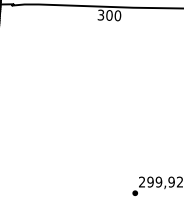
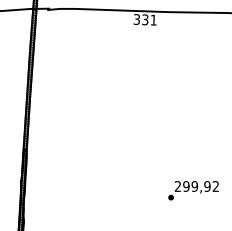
text: (113, 15) -> (149, 19), 300 -> 331

